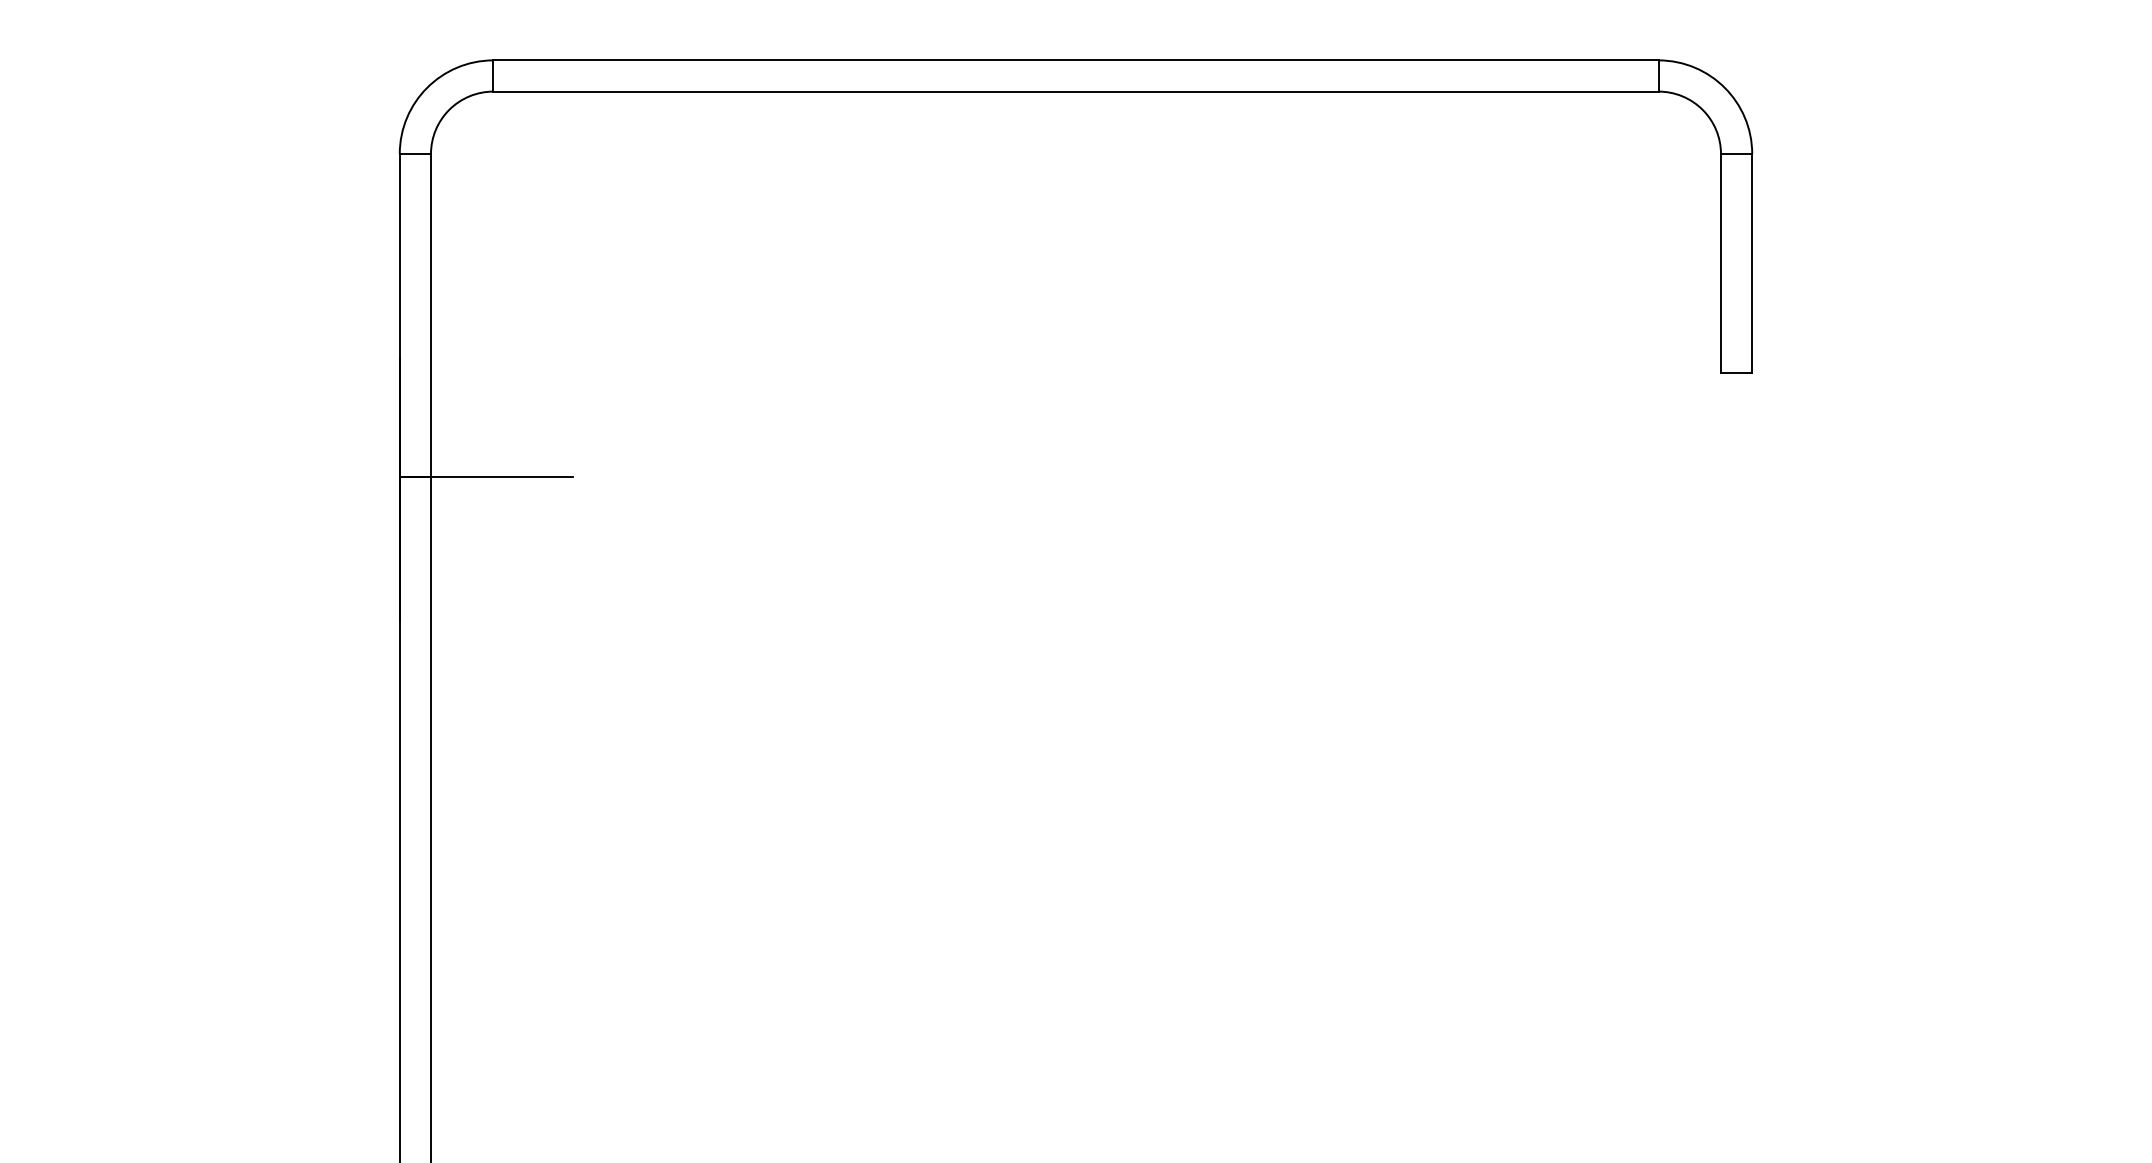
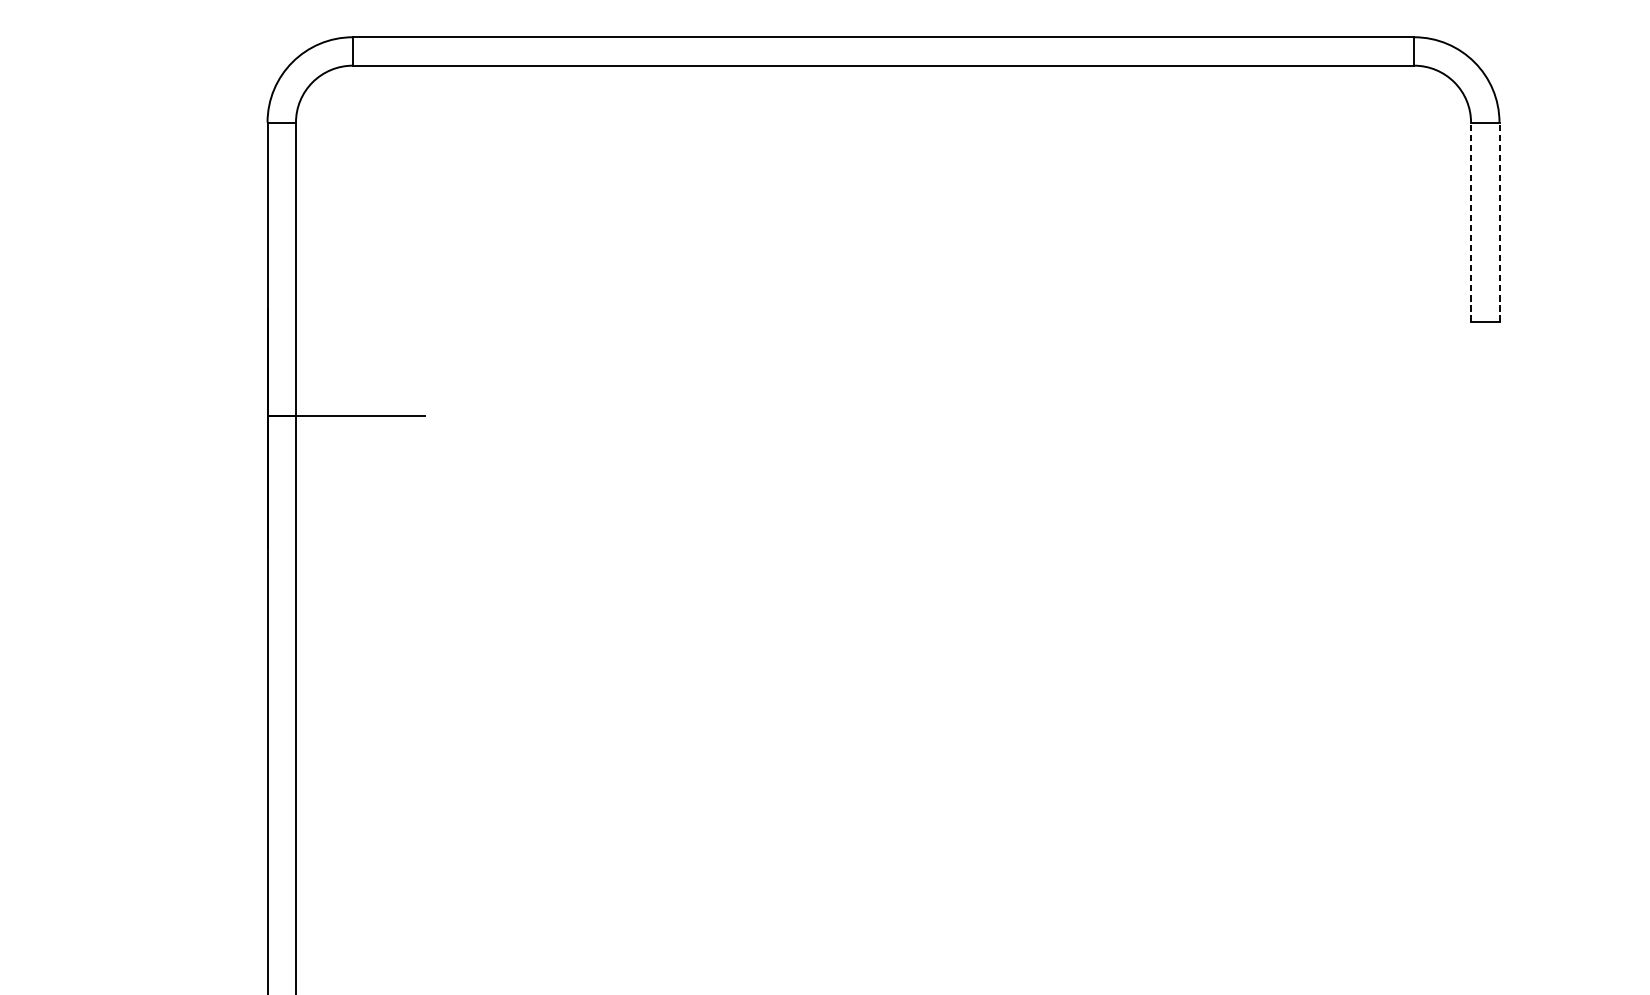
line: (1721, 262) -> (1471, 221), solid -> dashed
line: (1752, 262) -> (1499, 221), solid -> dashed

